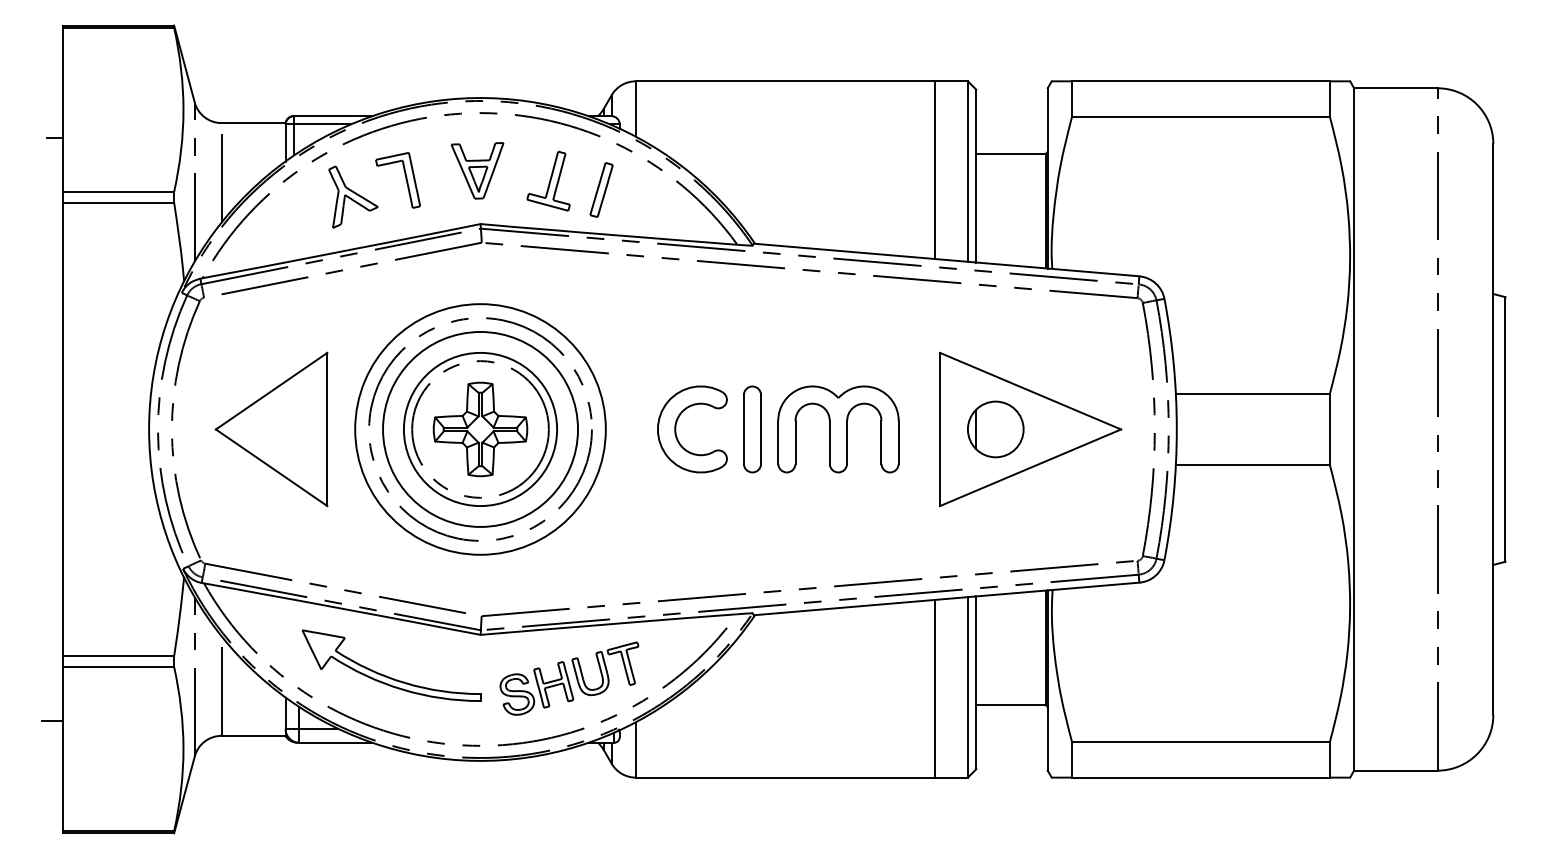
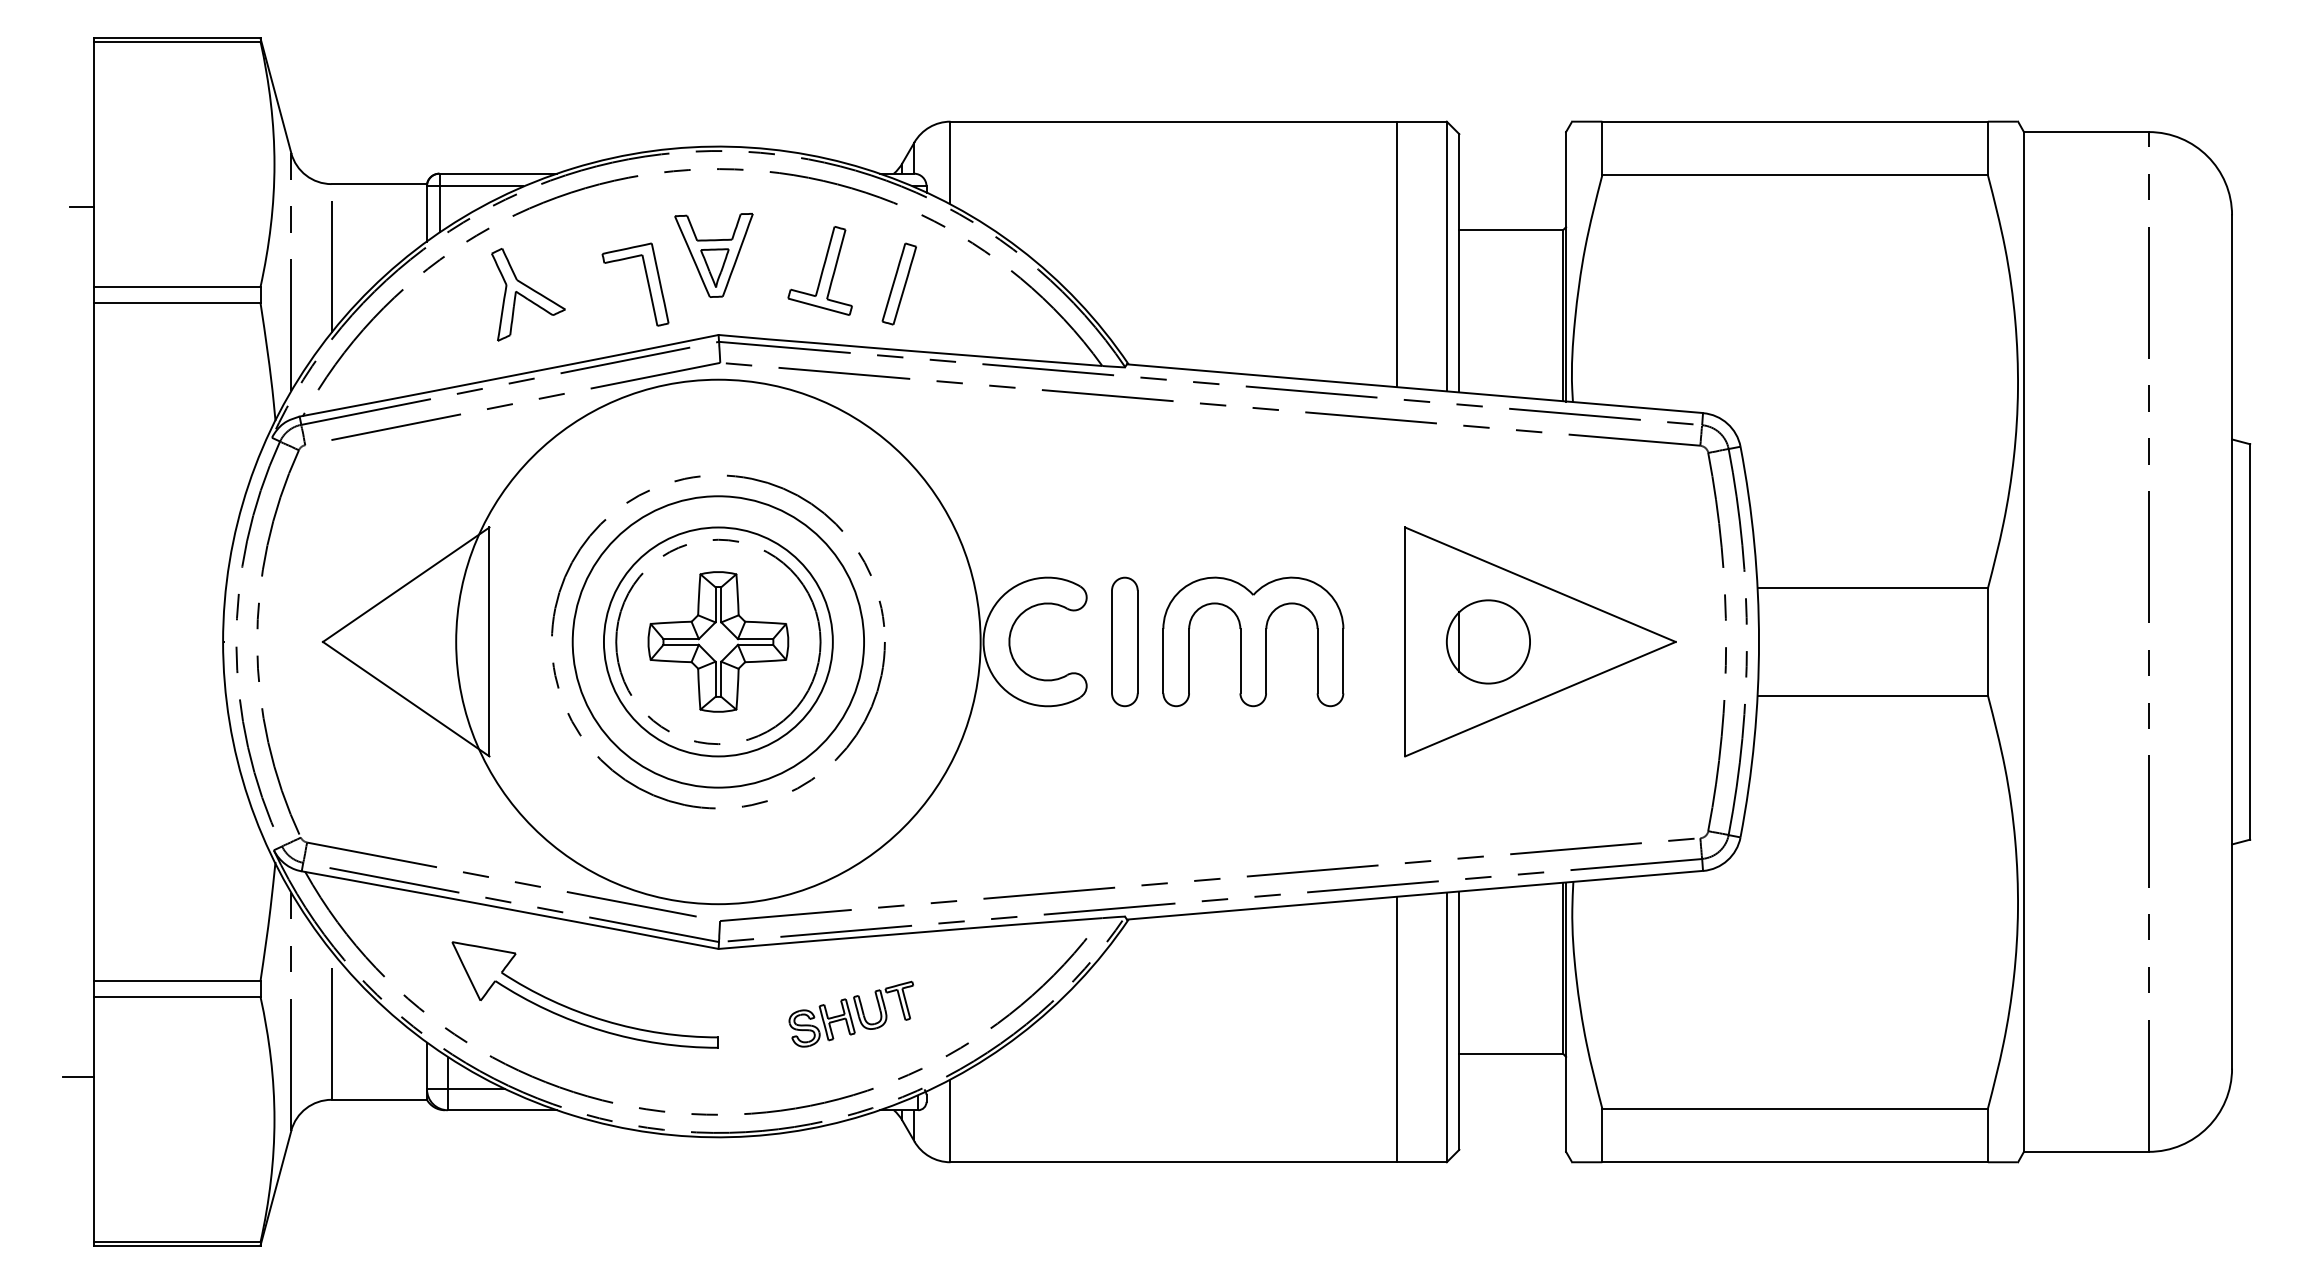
part: (405, 179) -> (646, 283), moved
circle: (480, 429) -> (718, 642), size x1.4
part: (569, 678) -> (851, 1014), size x0.6

